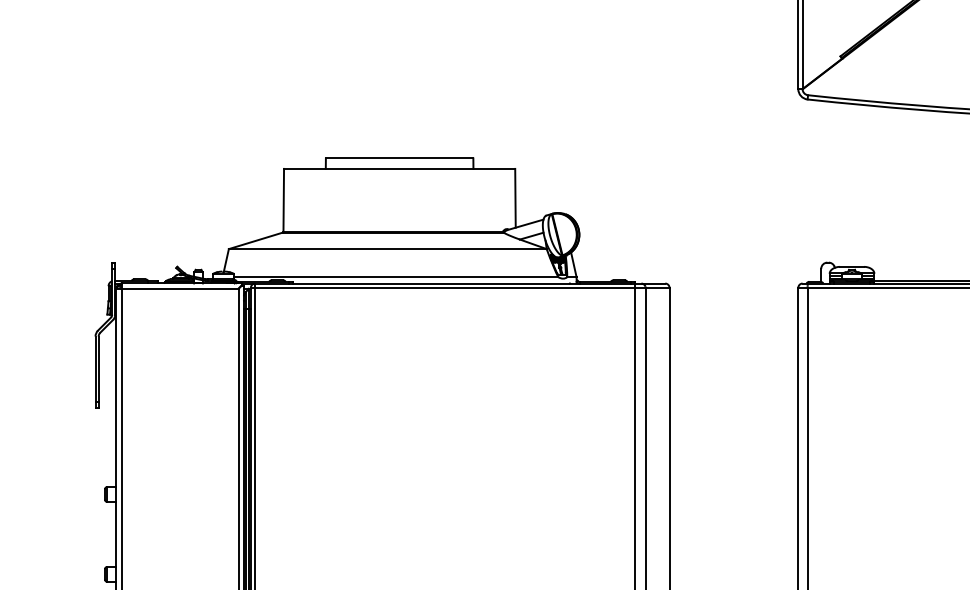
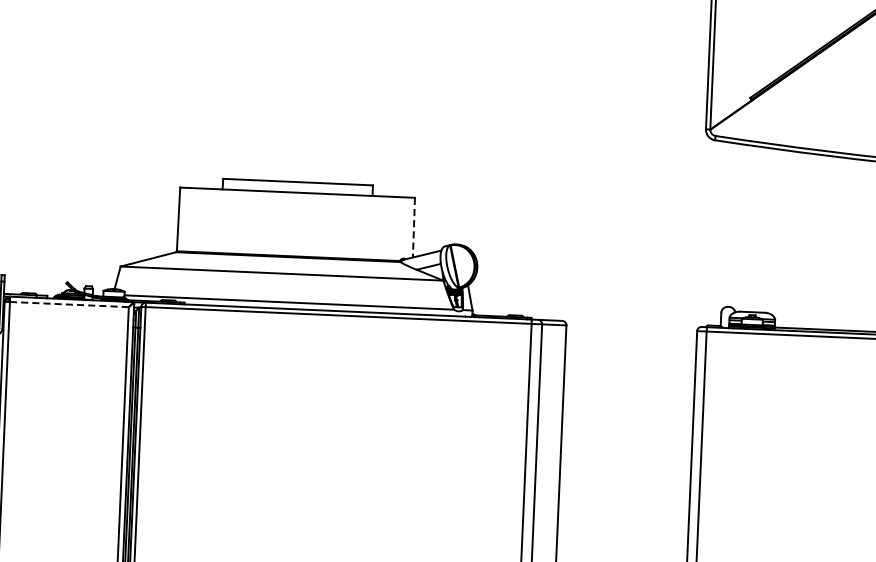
line: (515, 198) -> (413, 227), solid -> dashed
line: (180, 288) -> (69, 304), solid -> dashed

